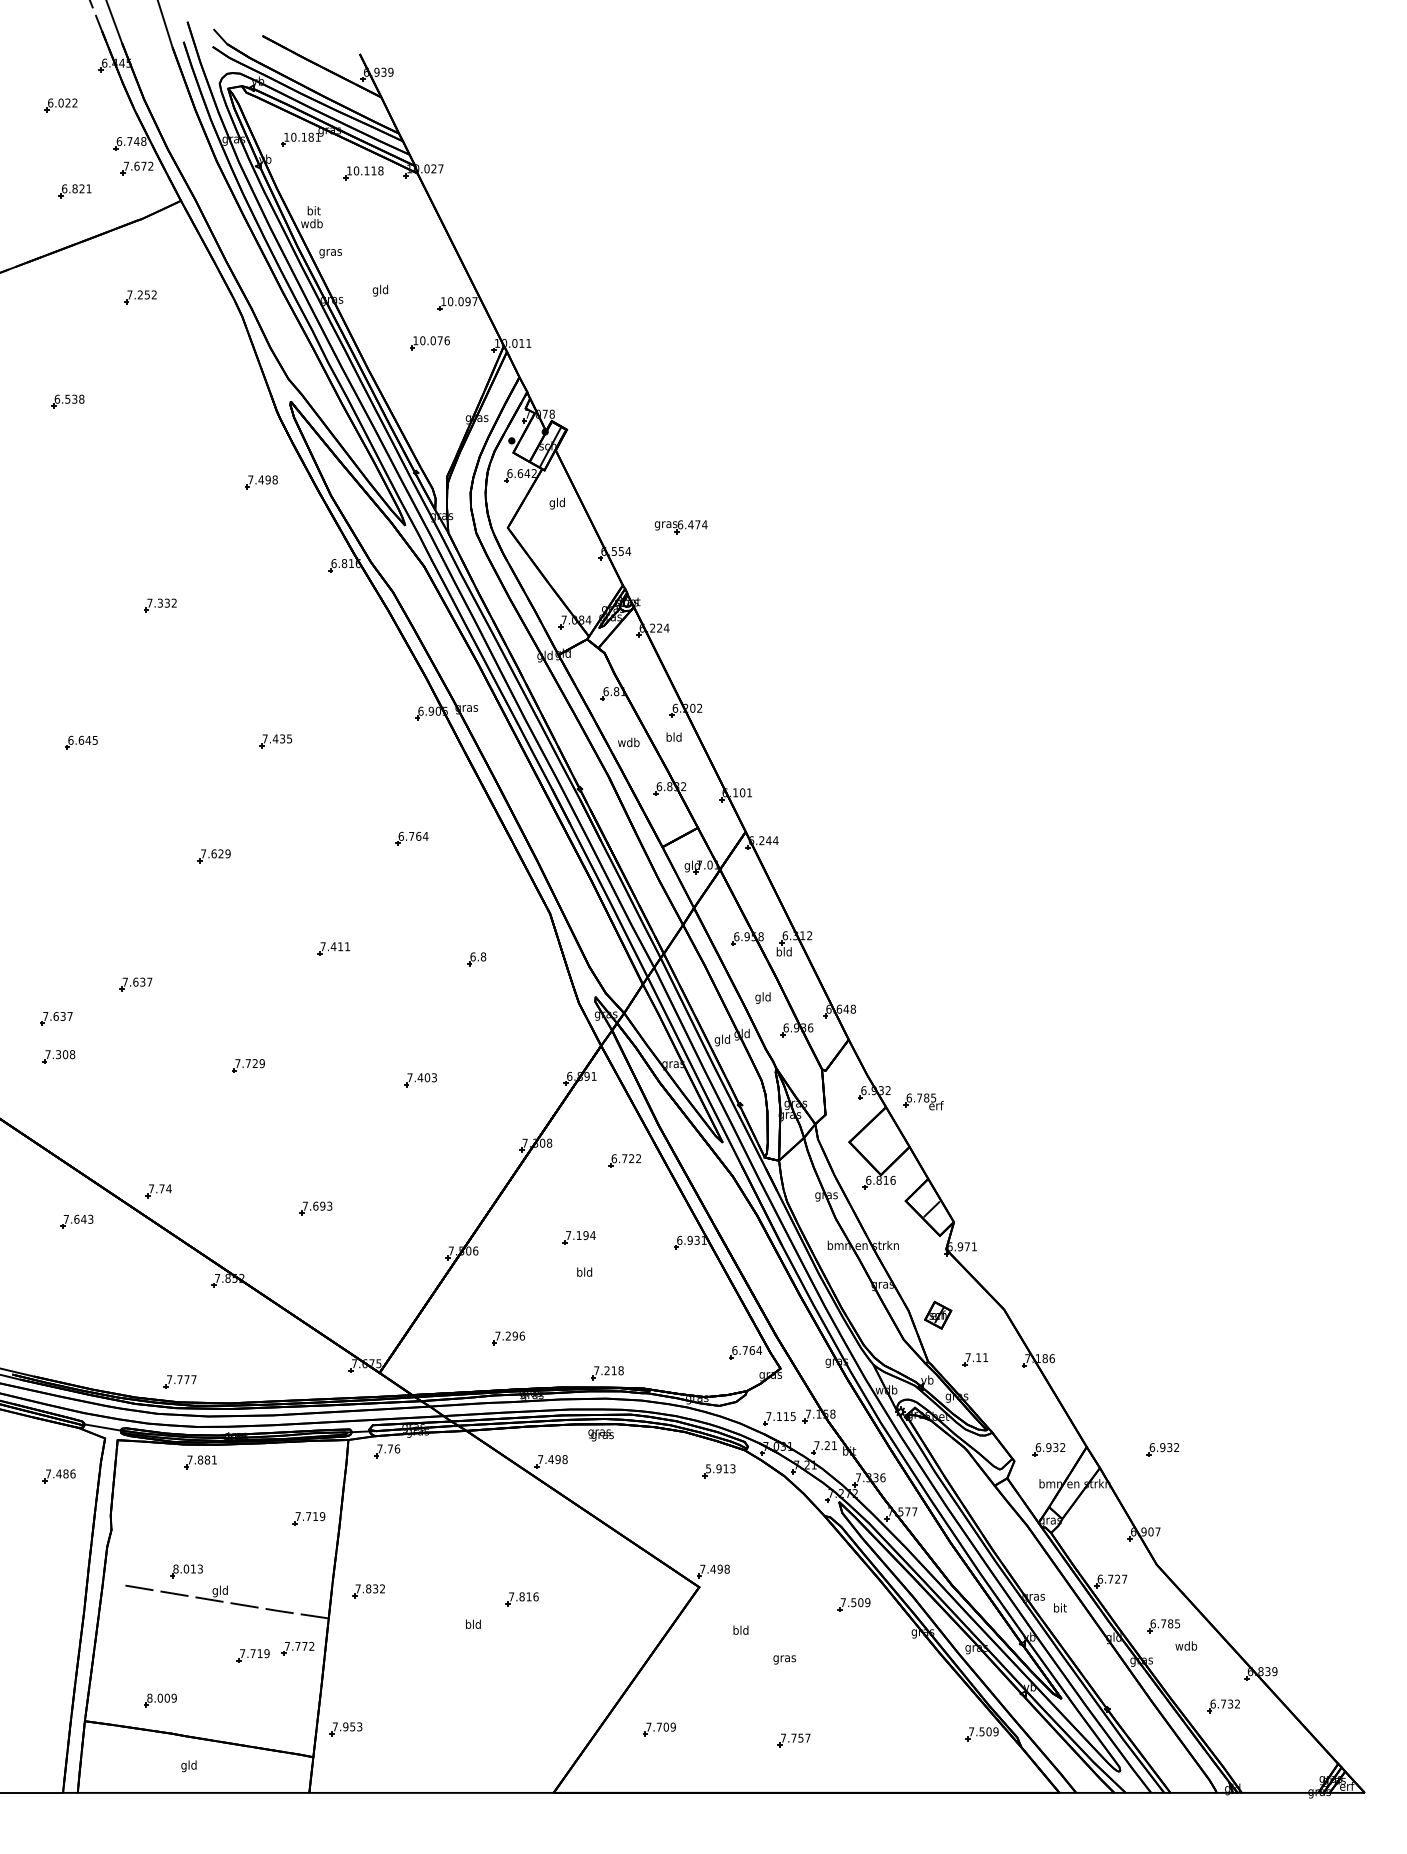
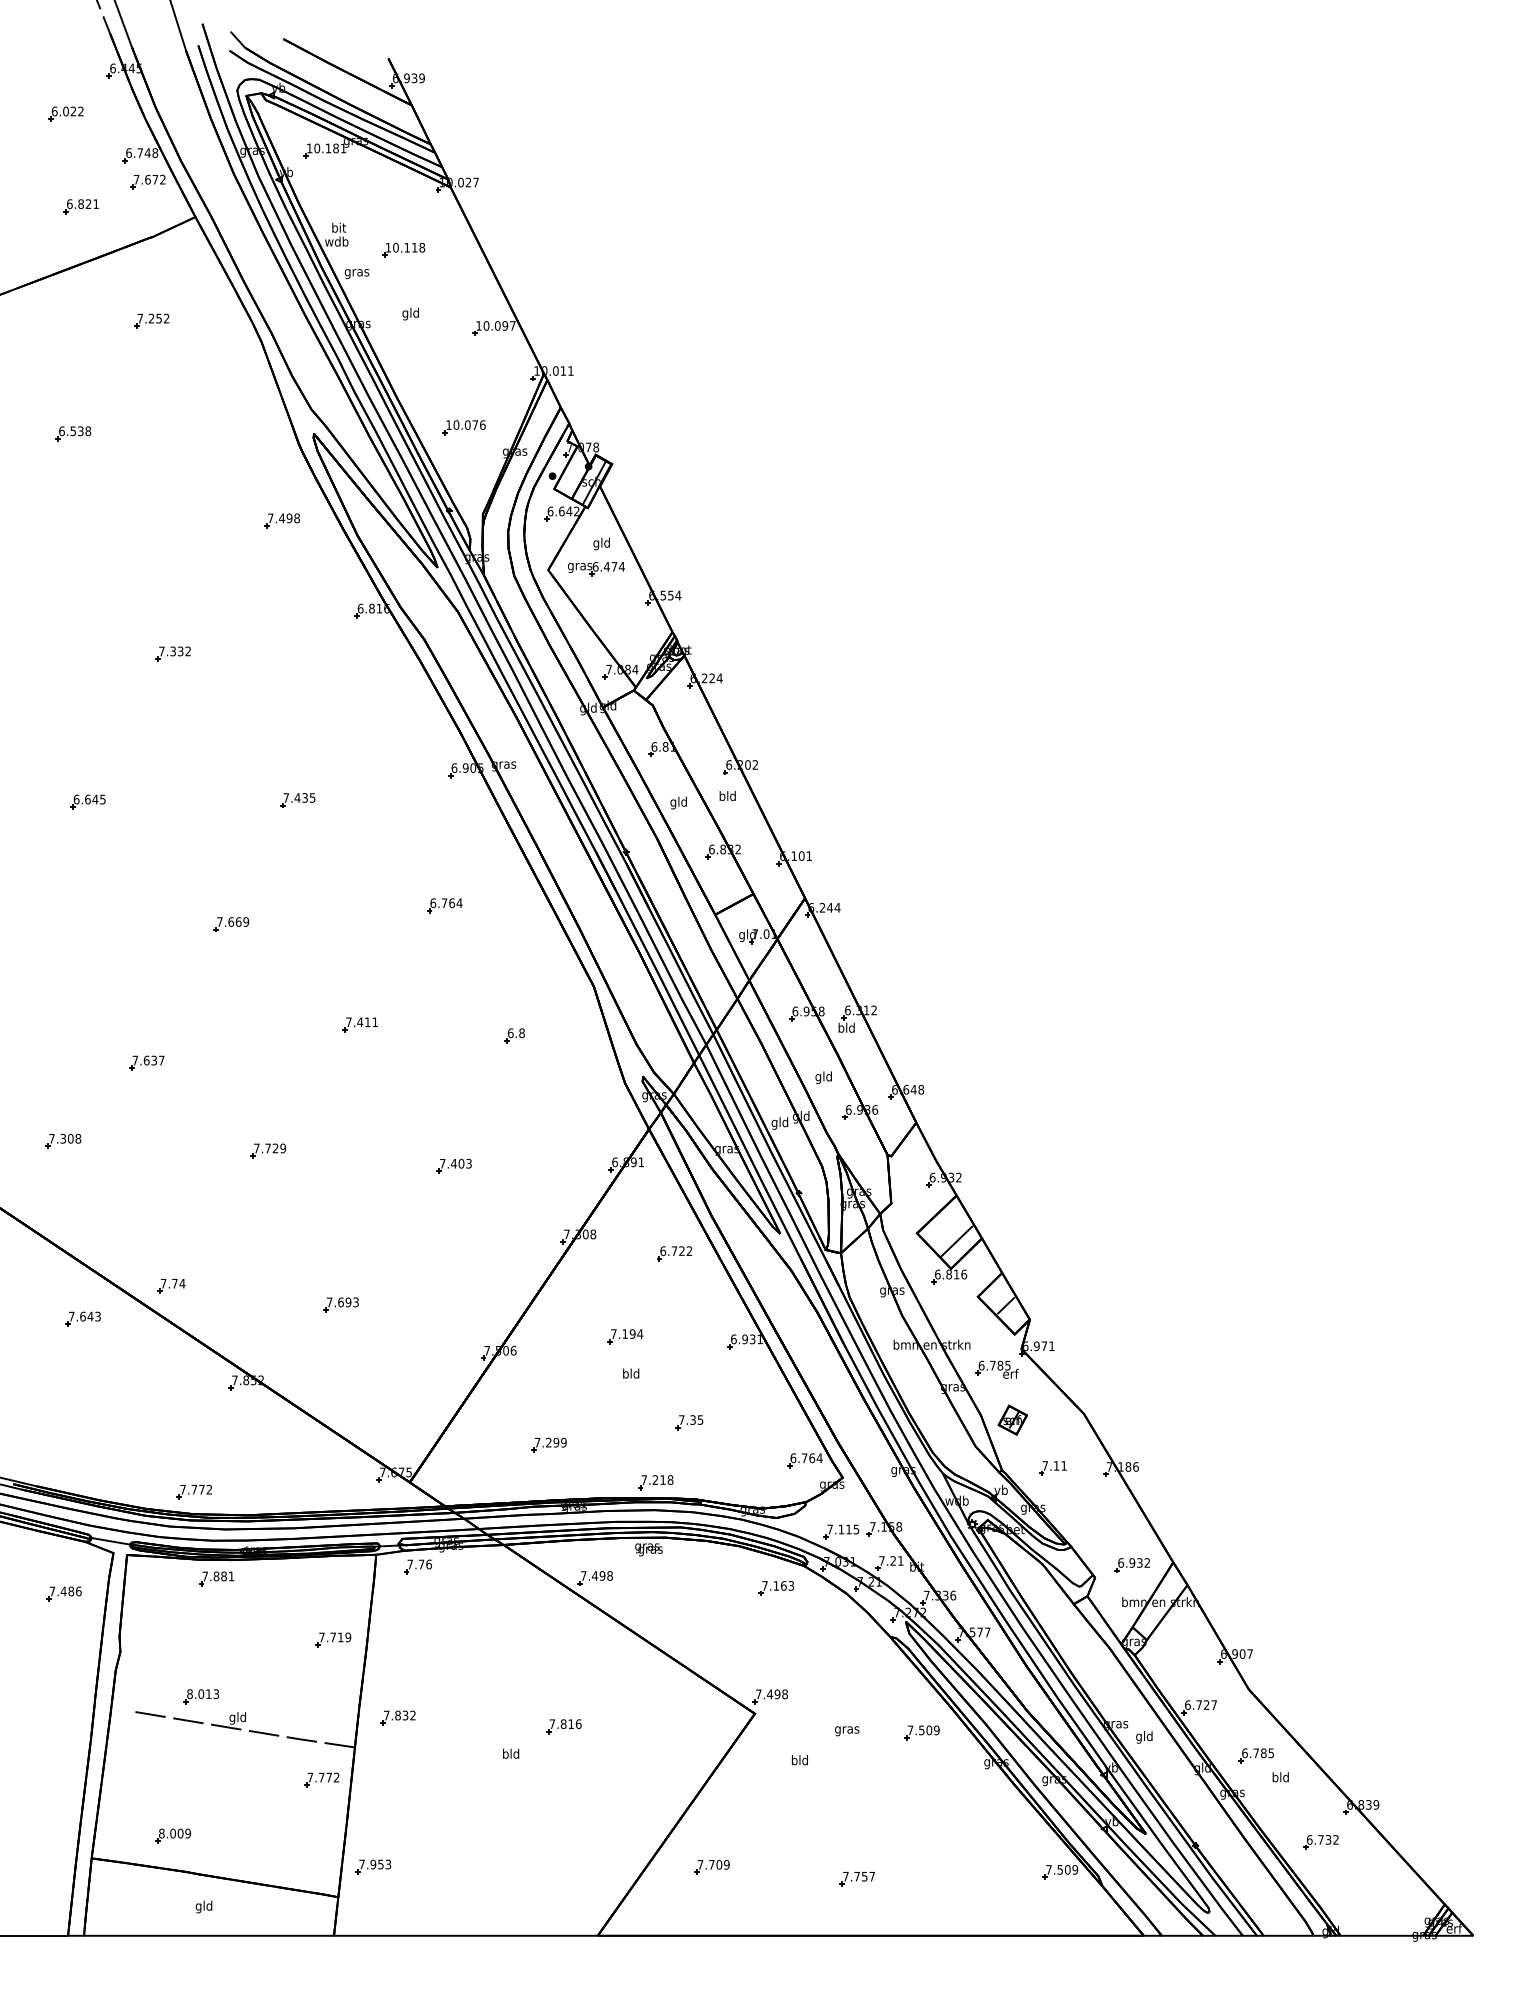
part: (363, 172) -> (403, 249), moved
part: (429, 342) -> (463, 427), moved
part: (681, 527) -> (596, 569), moved
text: (628, 743) -> (678, 802), wdb -> gld
text: (220, 853) -> (238, 921), 7.629 -> 7.669
part: (56, 1018) -> (60, 1099), removed
part: (923, 1101) -> (996, 1369), moved
line: (885, 1148) -> (956, 1240), added
part: (638, 1317) -> (689, 1422), added
text: (521, 1335) -> (563, 1442), 7.296 -> 7.299
text: (194, 1379) -> (209, 1489), 7.777 -> 7.772
part: (1162, 1449) -> (1254, 1565), removed
text: (717, 1468) -> (774, 1585), 5.913 -> 7.163
text: (1060, 1609) -> (1144, 1737), bit -> gld
text: (1186, 1646) -> (1280, 1777), wdb -> bld
part: (253, 1655) -> (273, 1787), removed
text: (785, 1660) -> (847, 1731), moved

